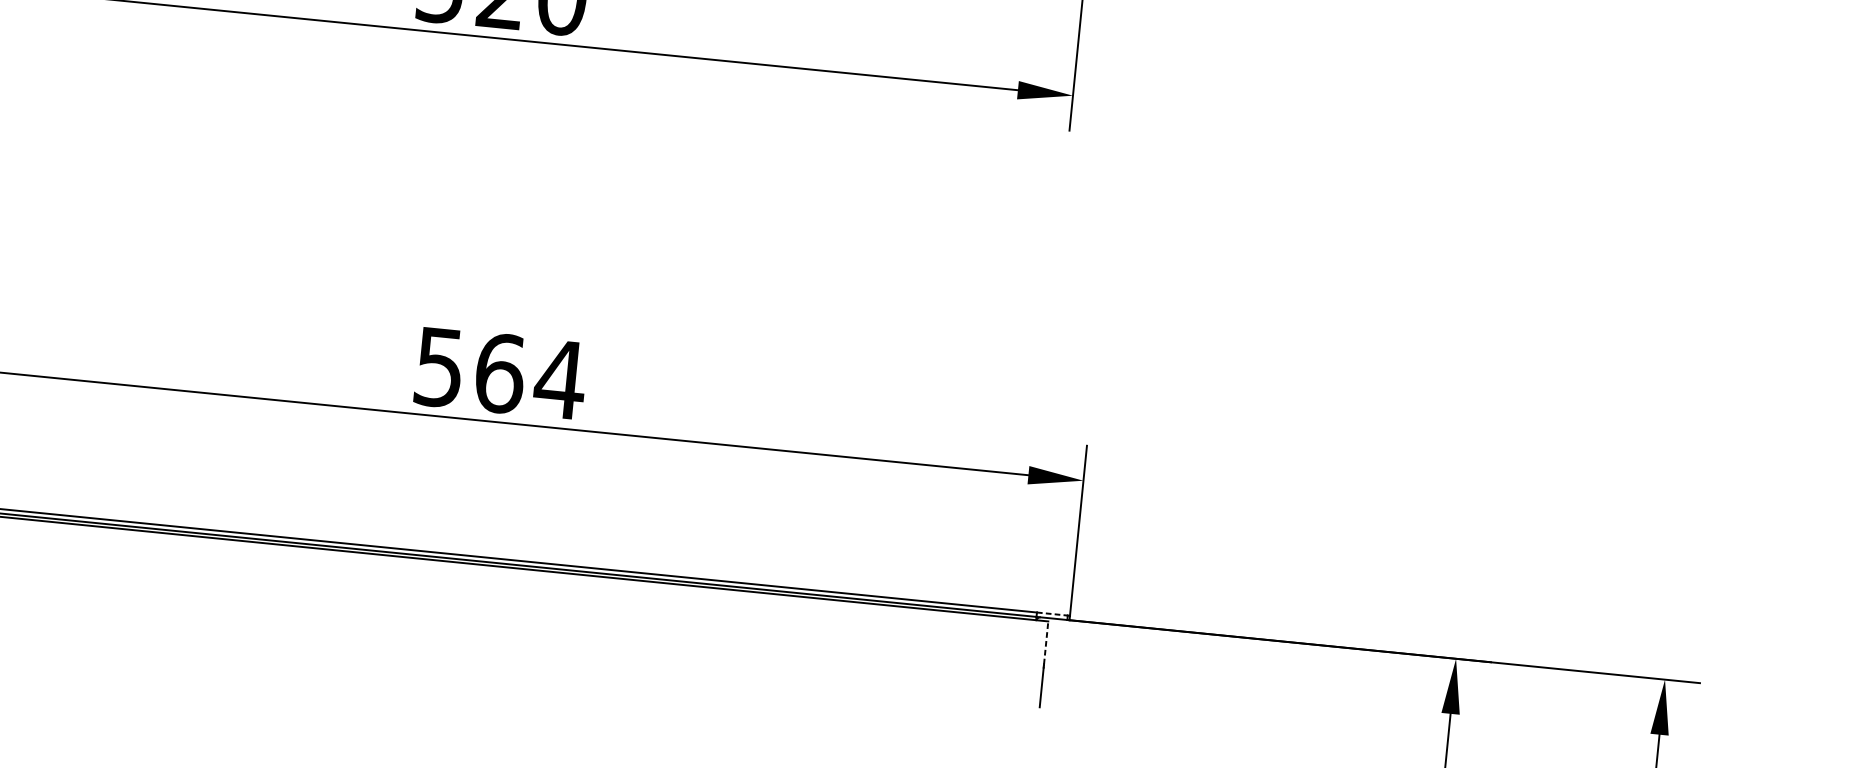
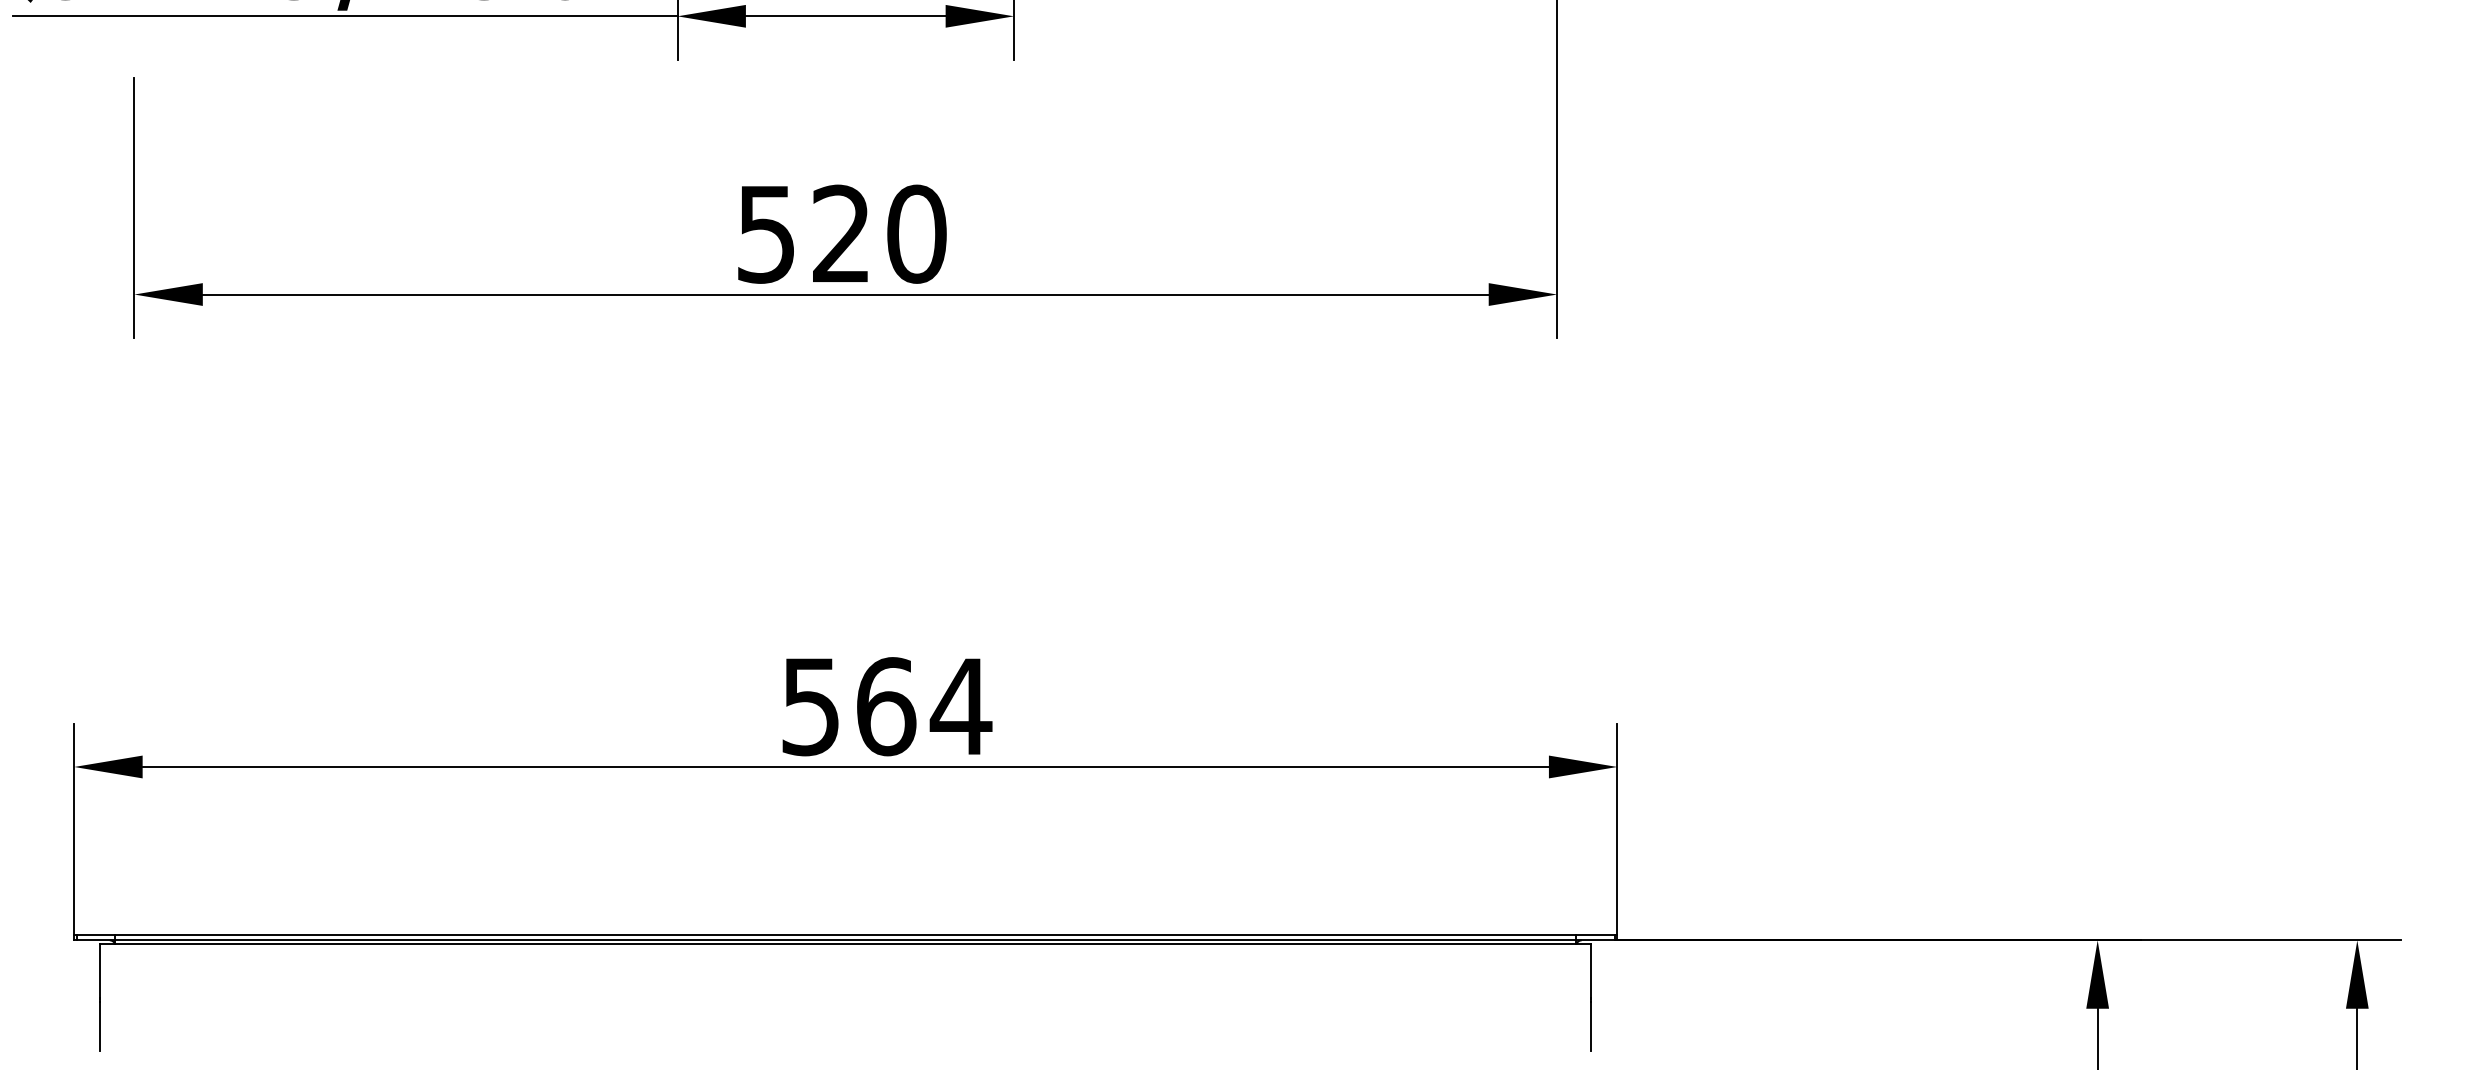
line: (1052, 613) -> (1595, 934), dashed -> solid
line: (1046, 643) -> (1591, 971), dashed -> solid

